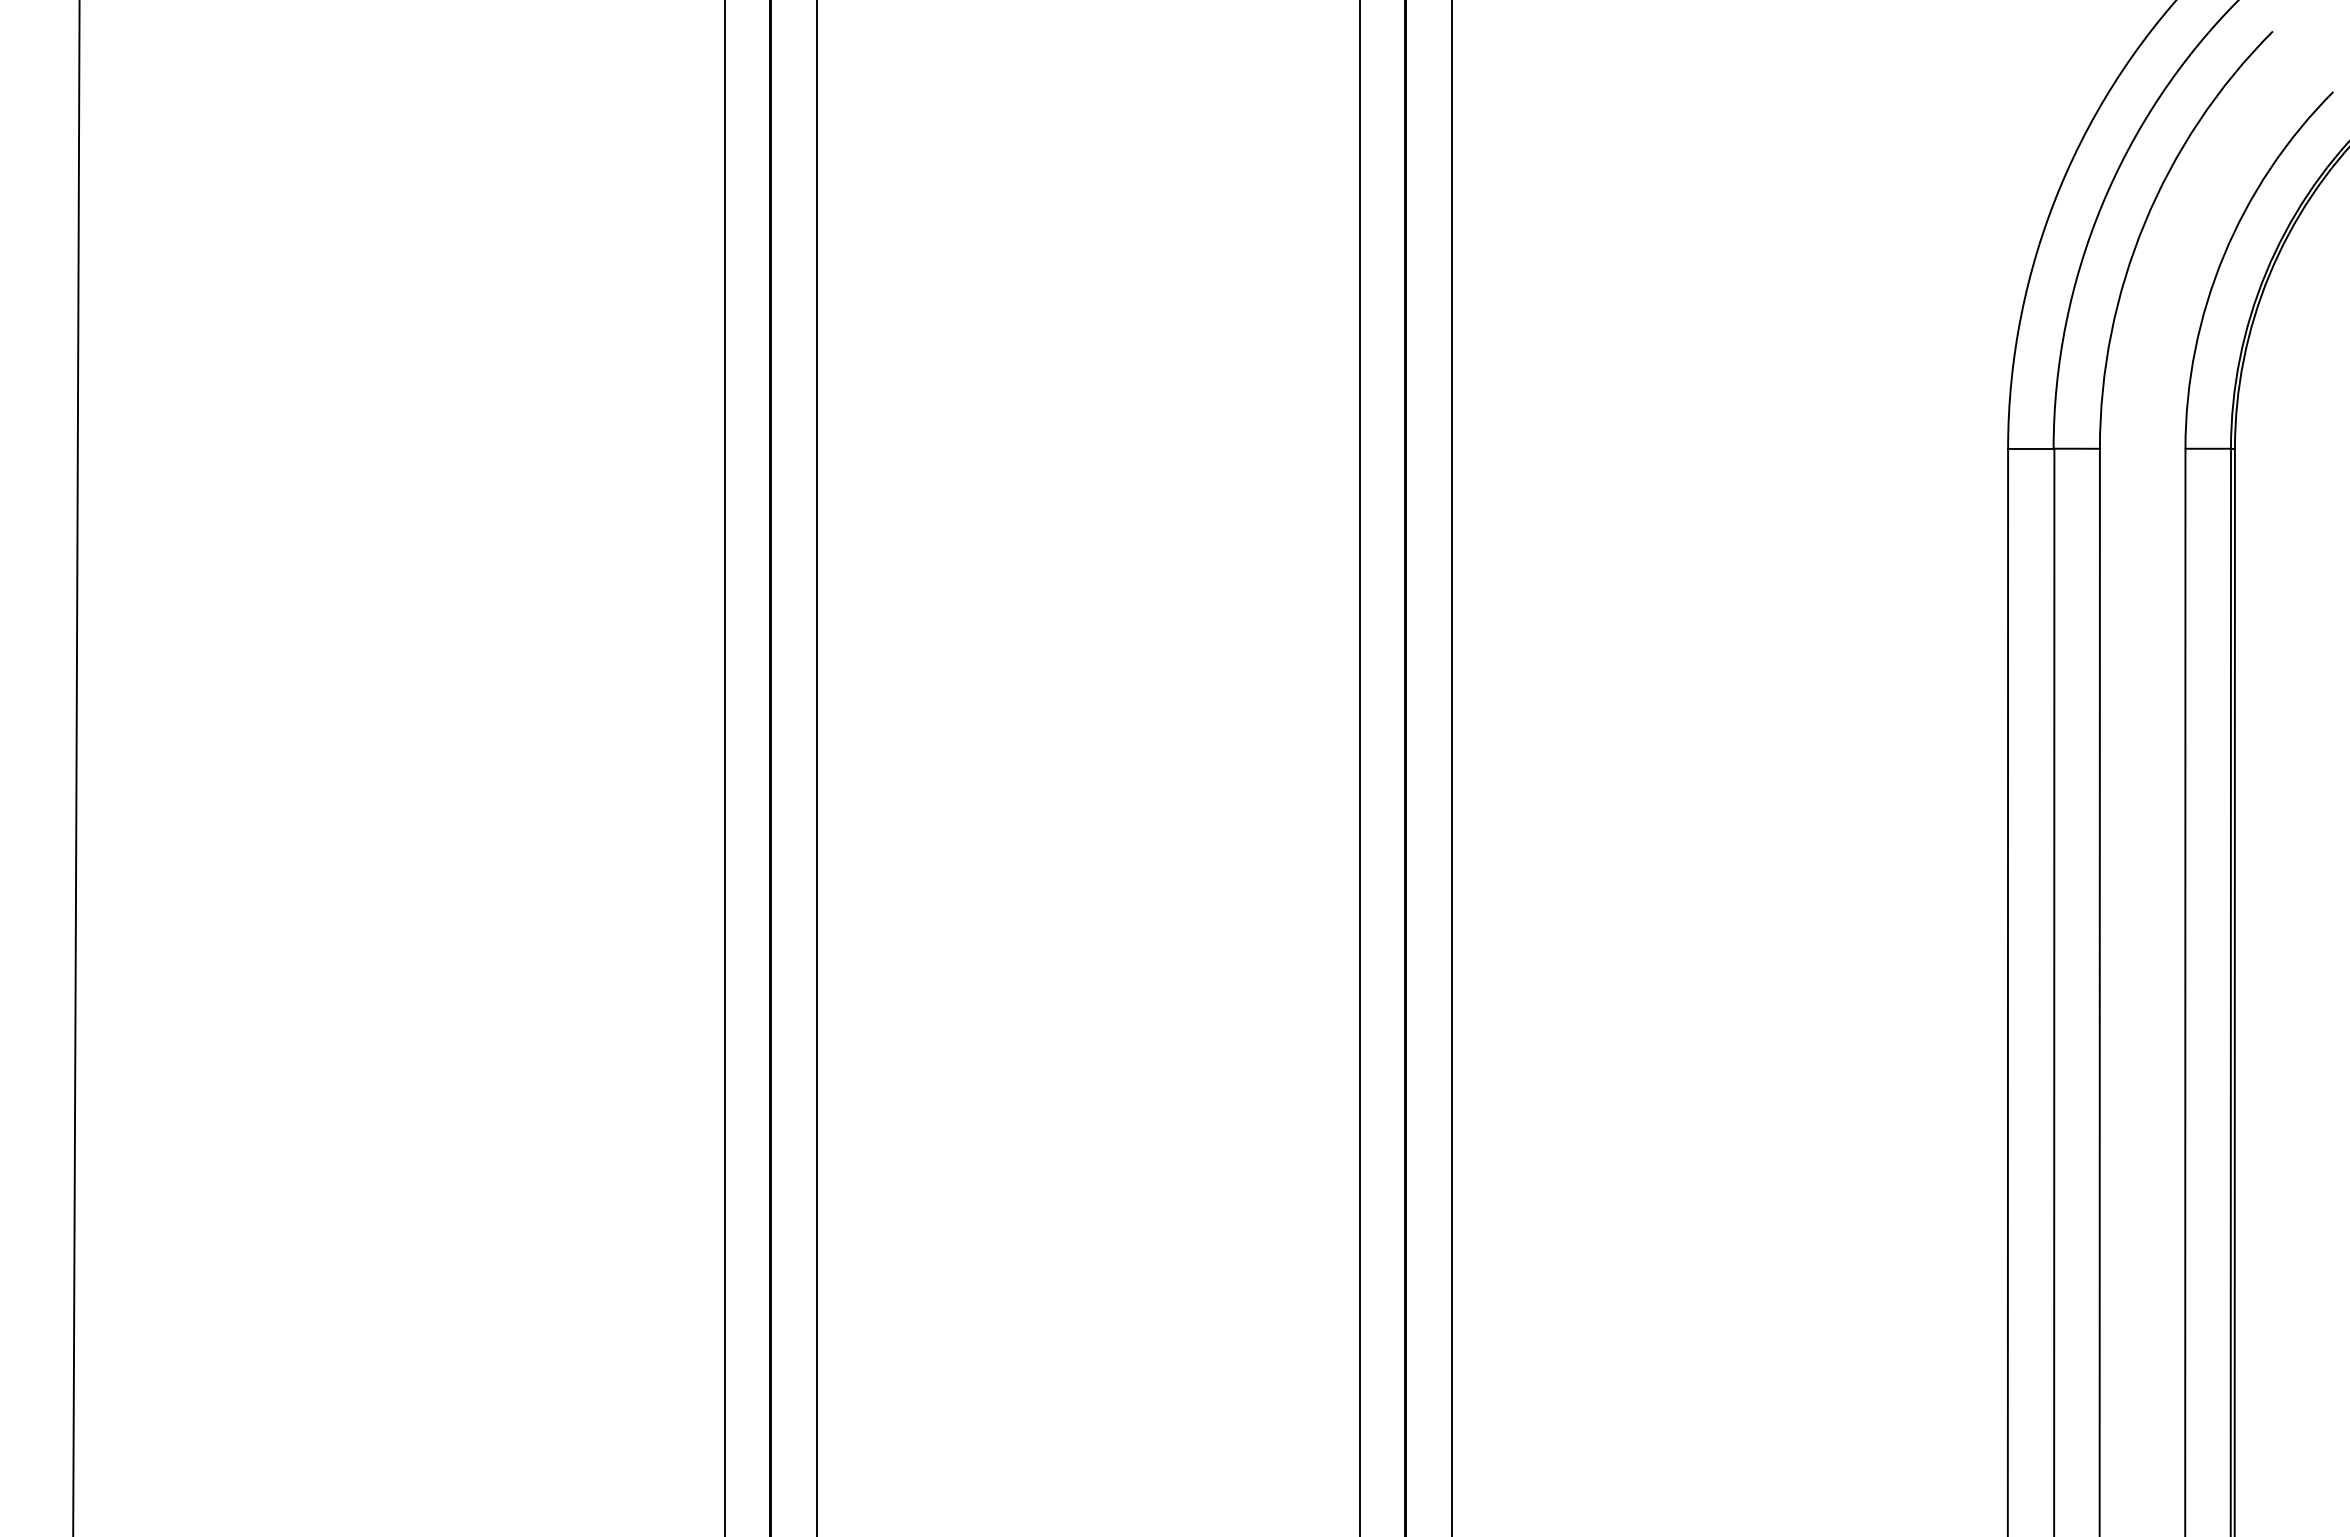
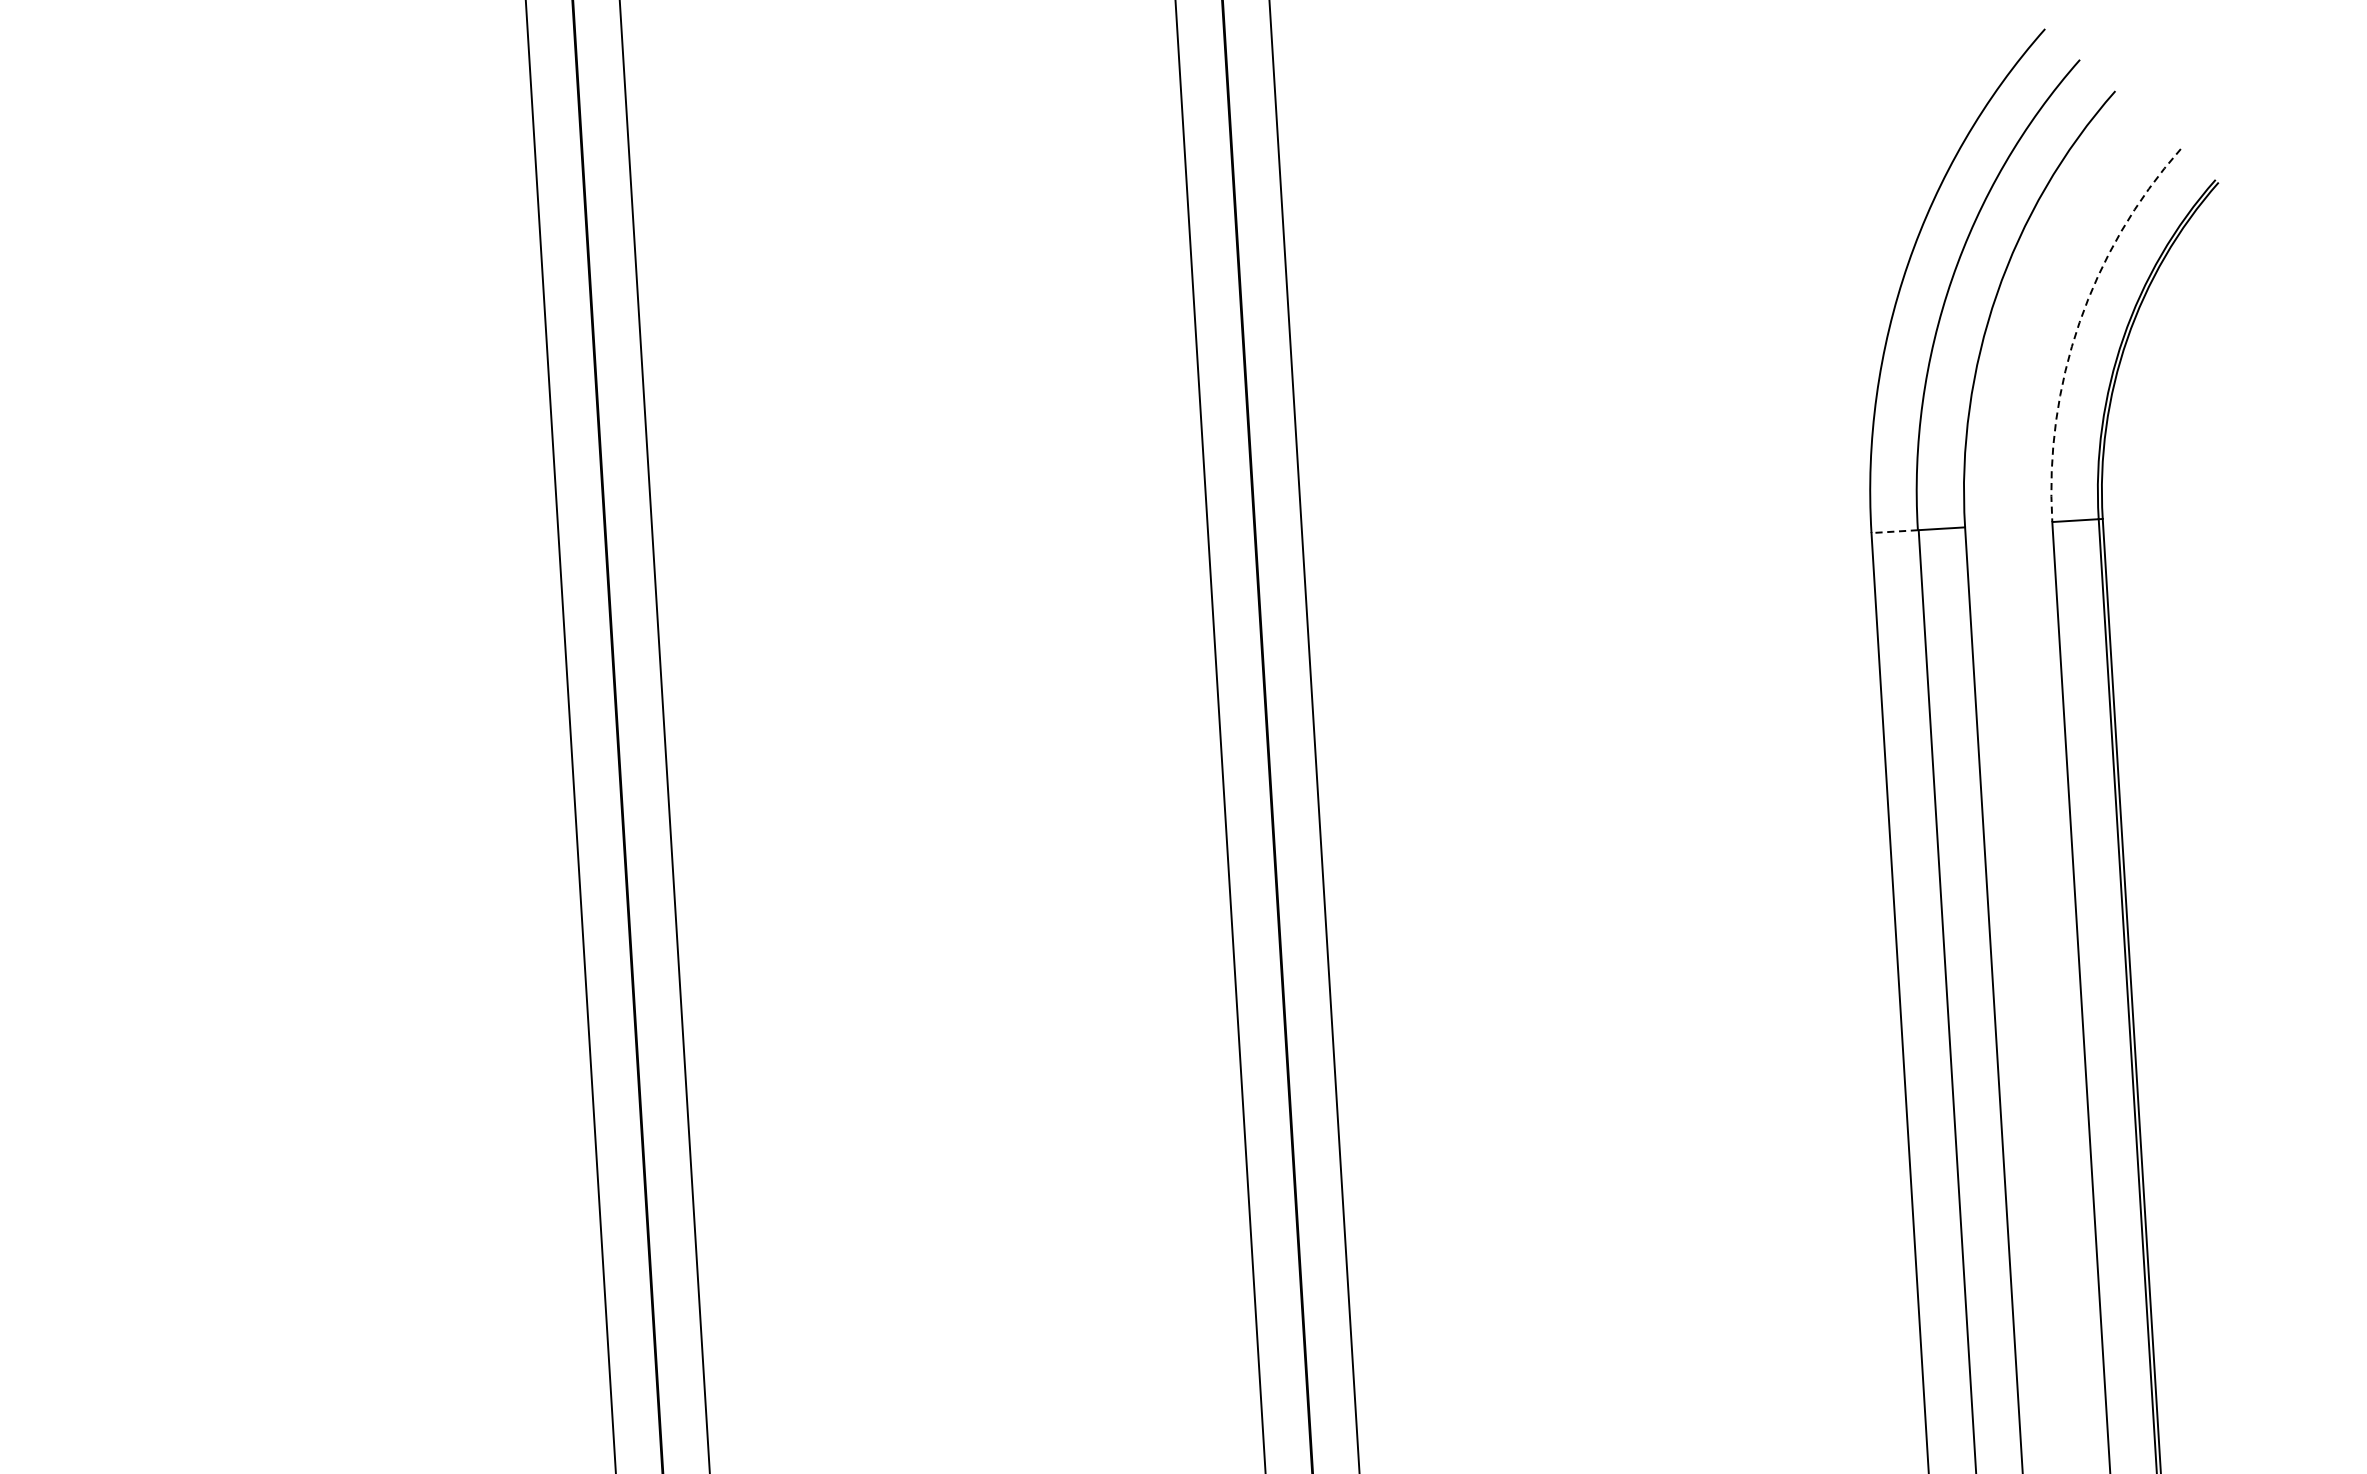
arc: (2223, 255) -> (2079, 322), solid -> dashed
line: (2030, 448) -> (1894, 531), solid -> dashed

